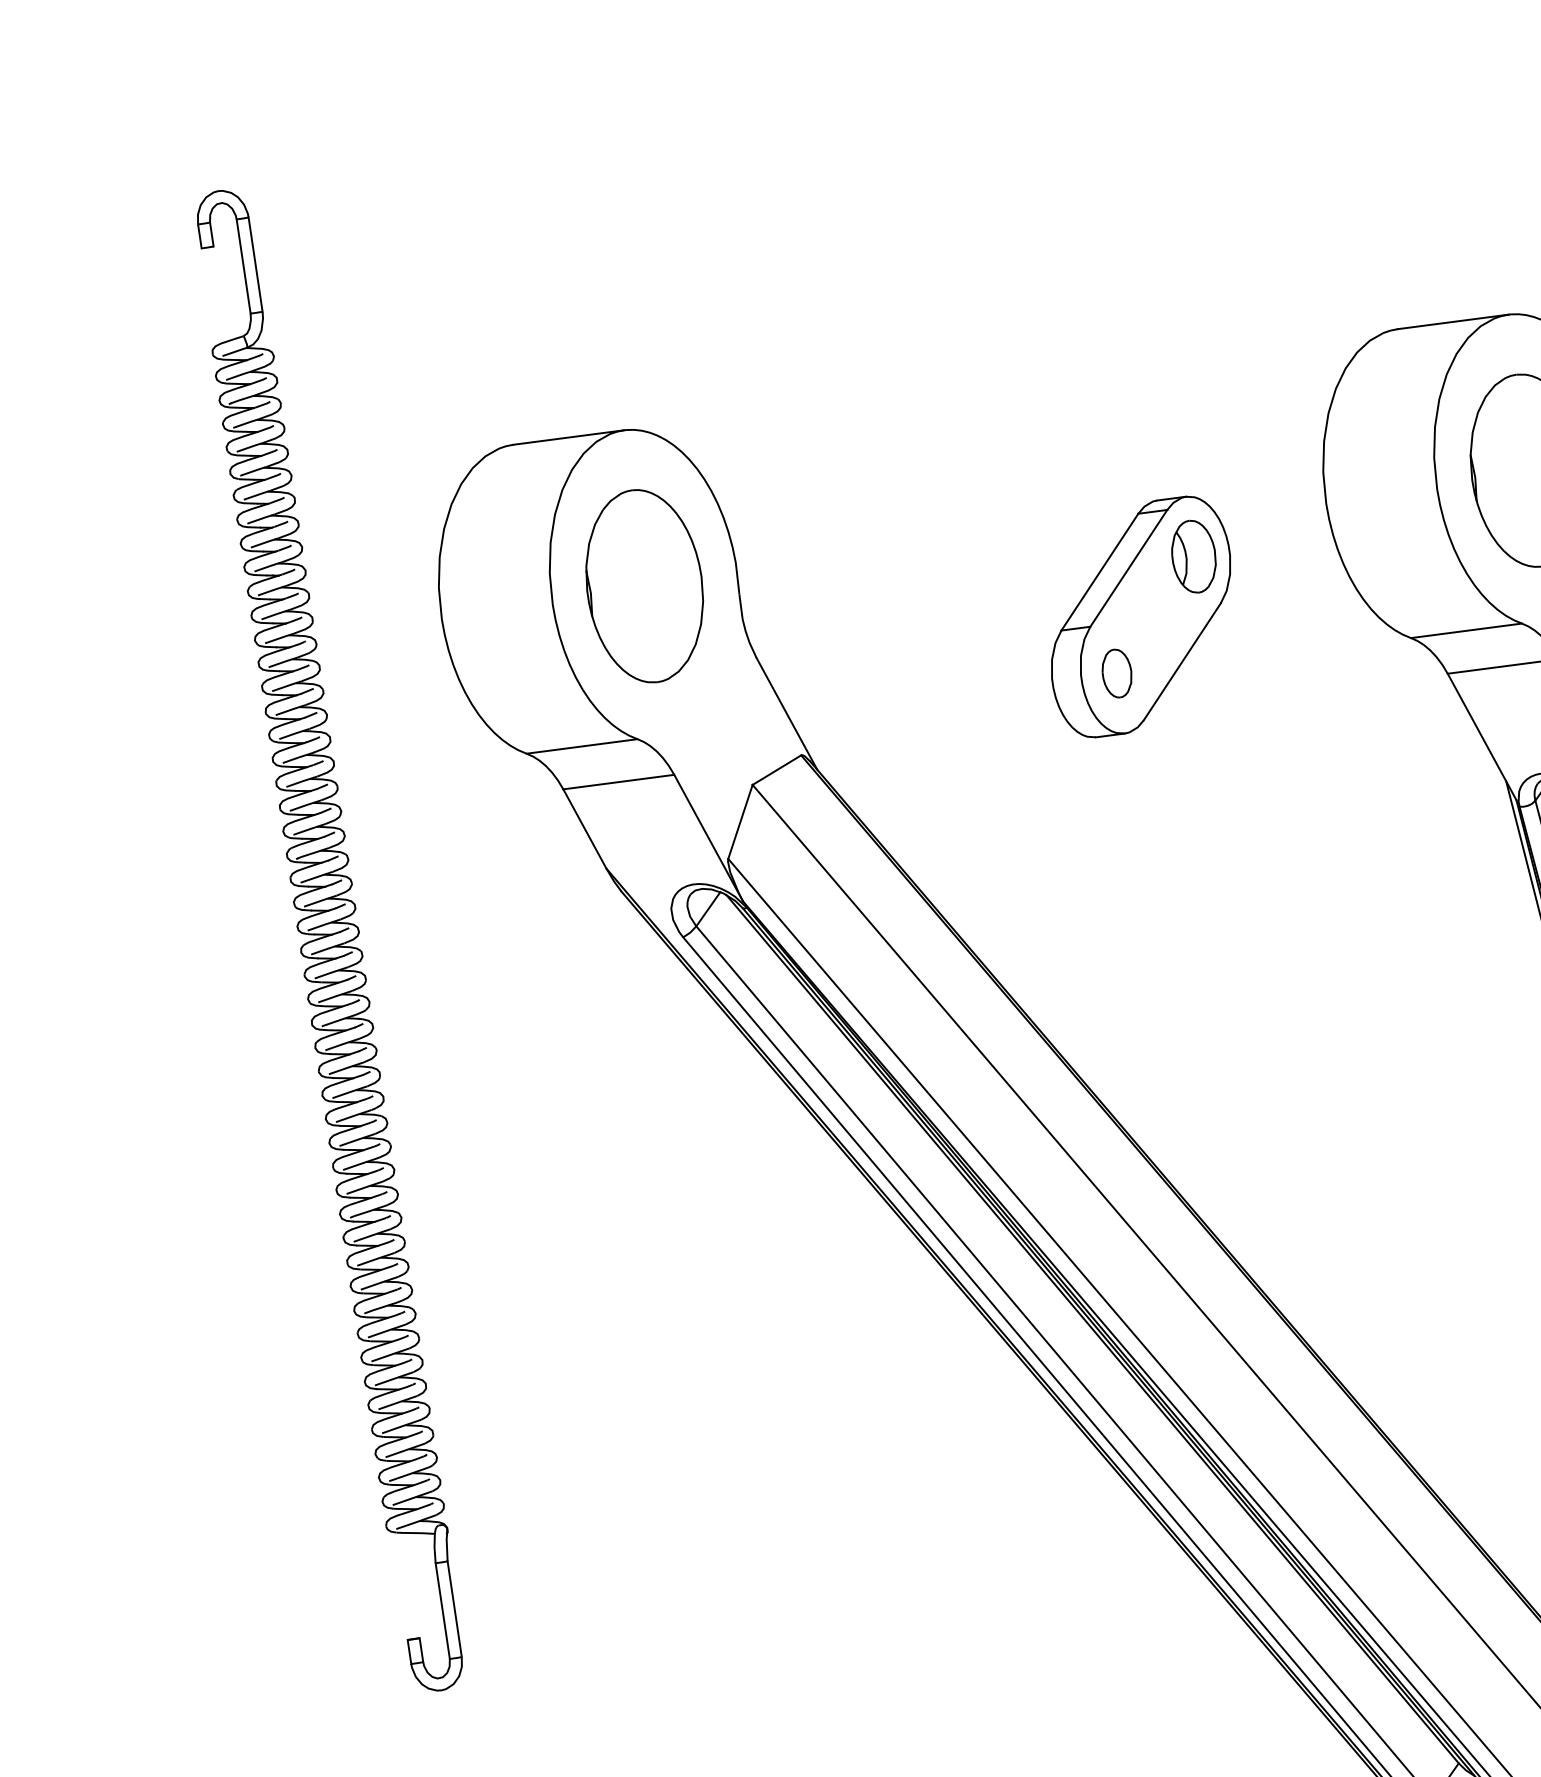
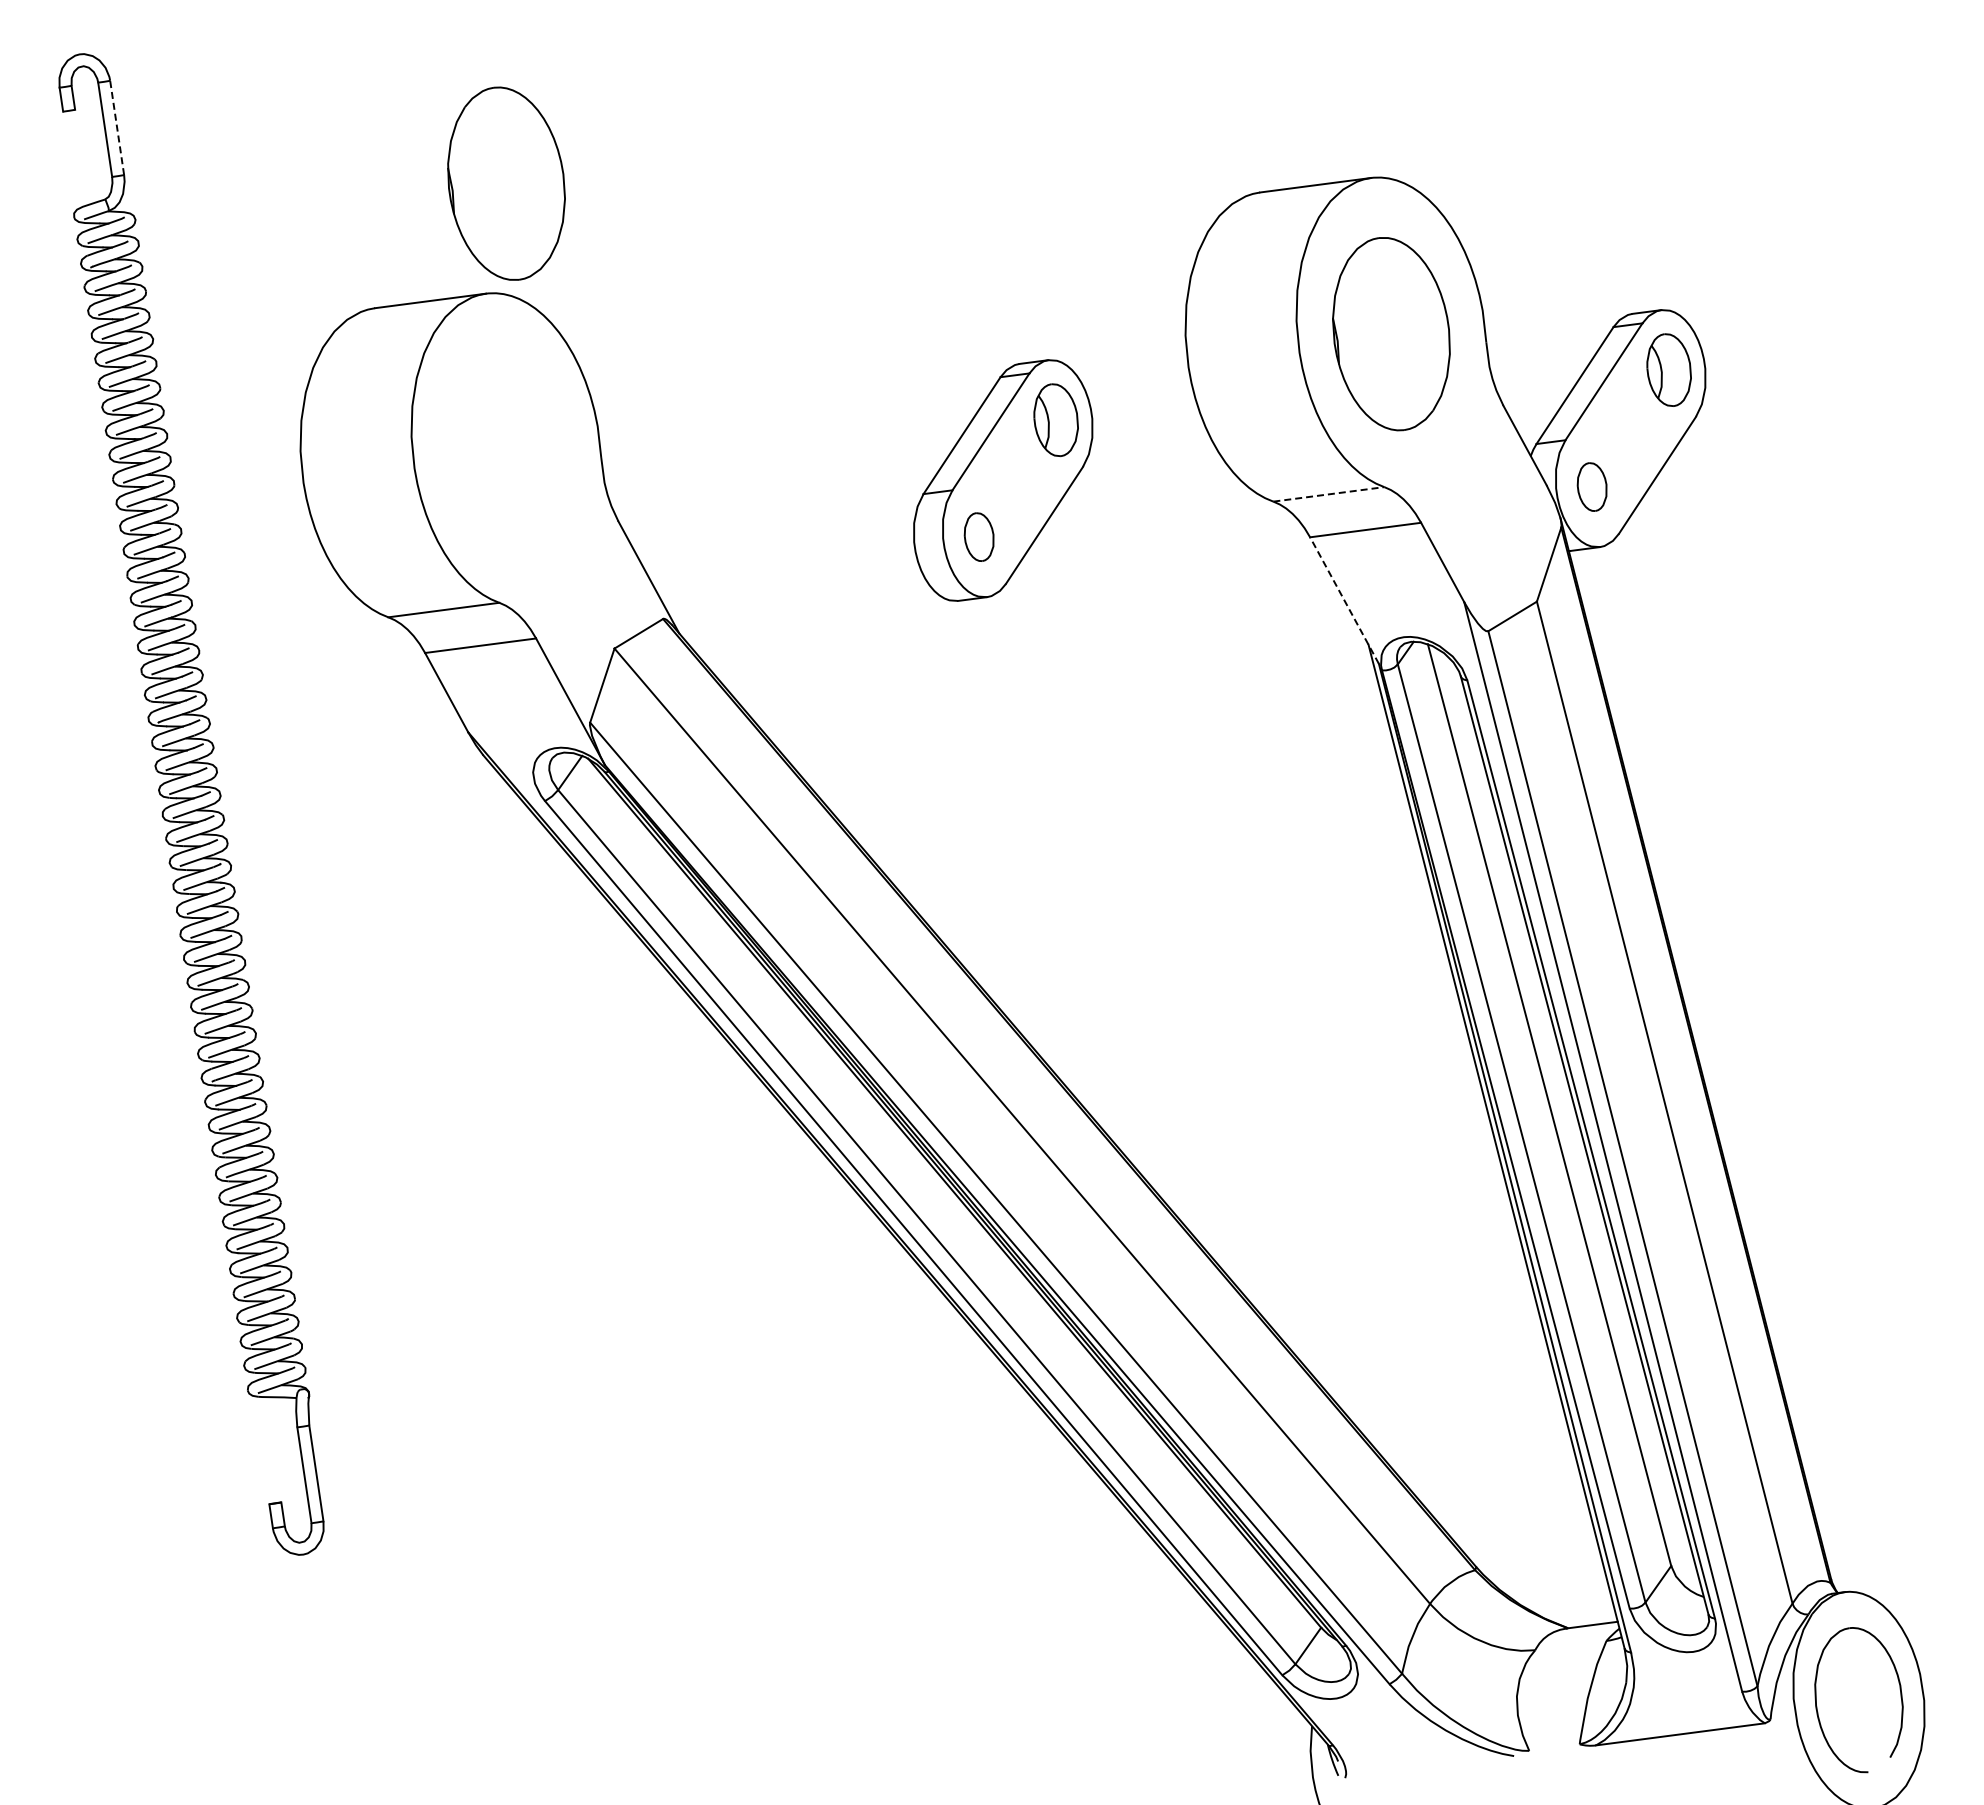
line: (255, 264) -> (117, 127), solid -> dashed
part: (644, 585) -> (506, 183), moved
line: (1466, 630) -> (1328, 494), solid -> dashed
line: (1482, 736) -> (1344, 600), solid -> dashed

